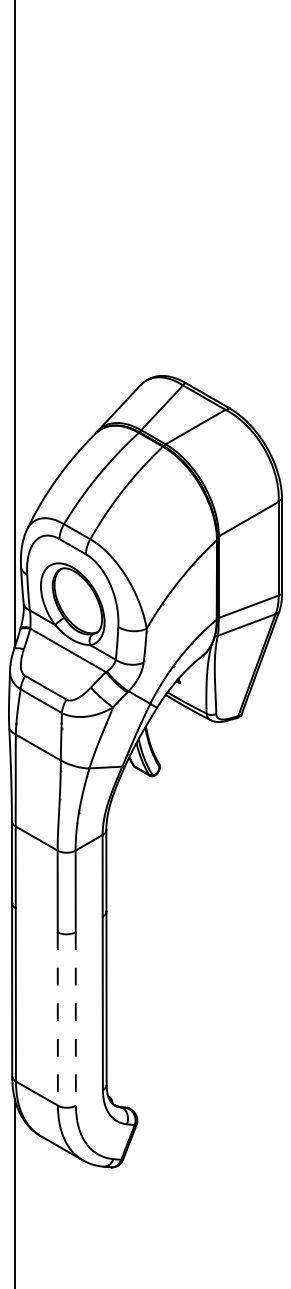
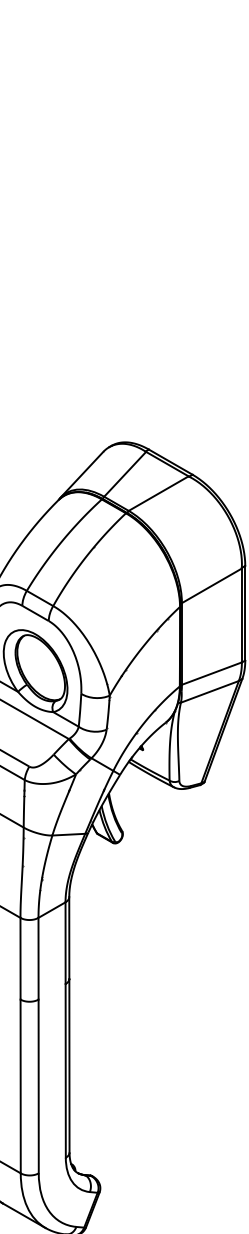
line: (57, 1018) -> (20, 1086), dashed -> solid
line: (75, 1018) -> (38, 1086), dashed -> solid

